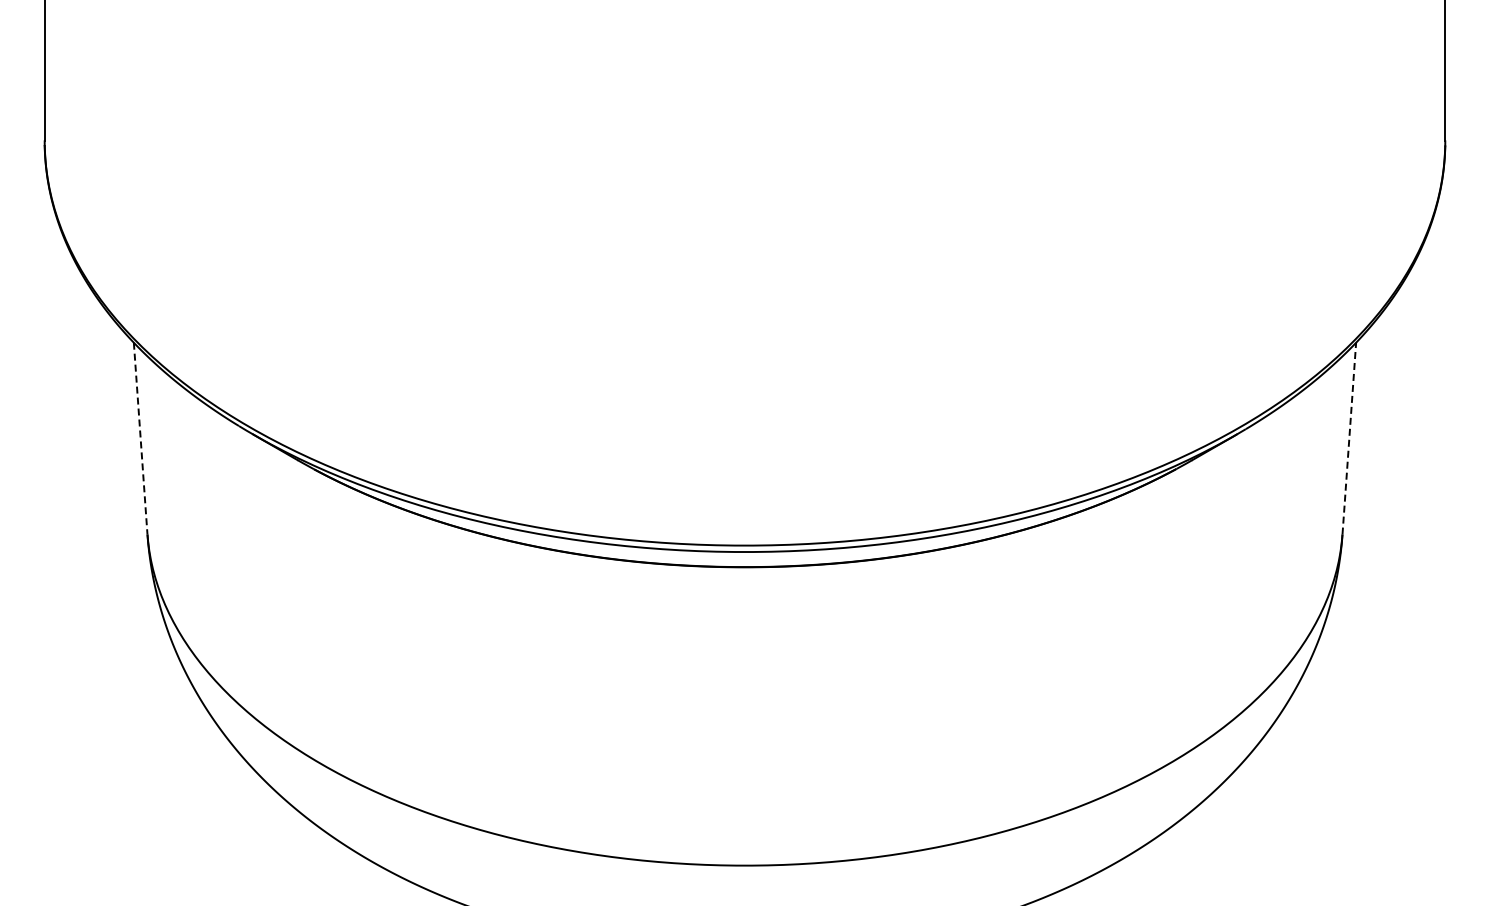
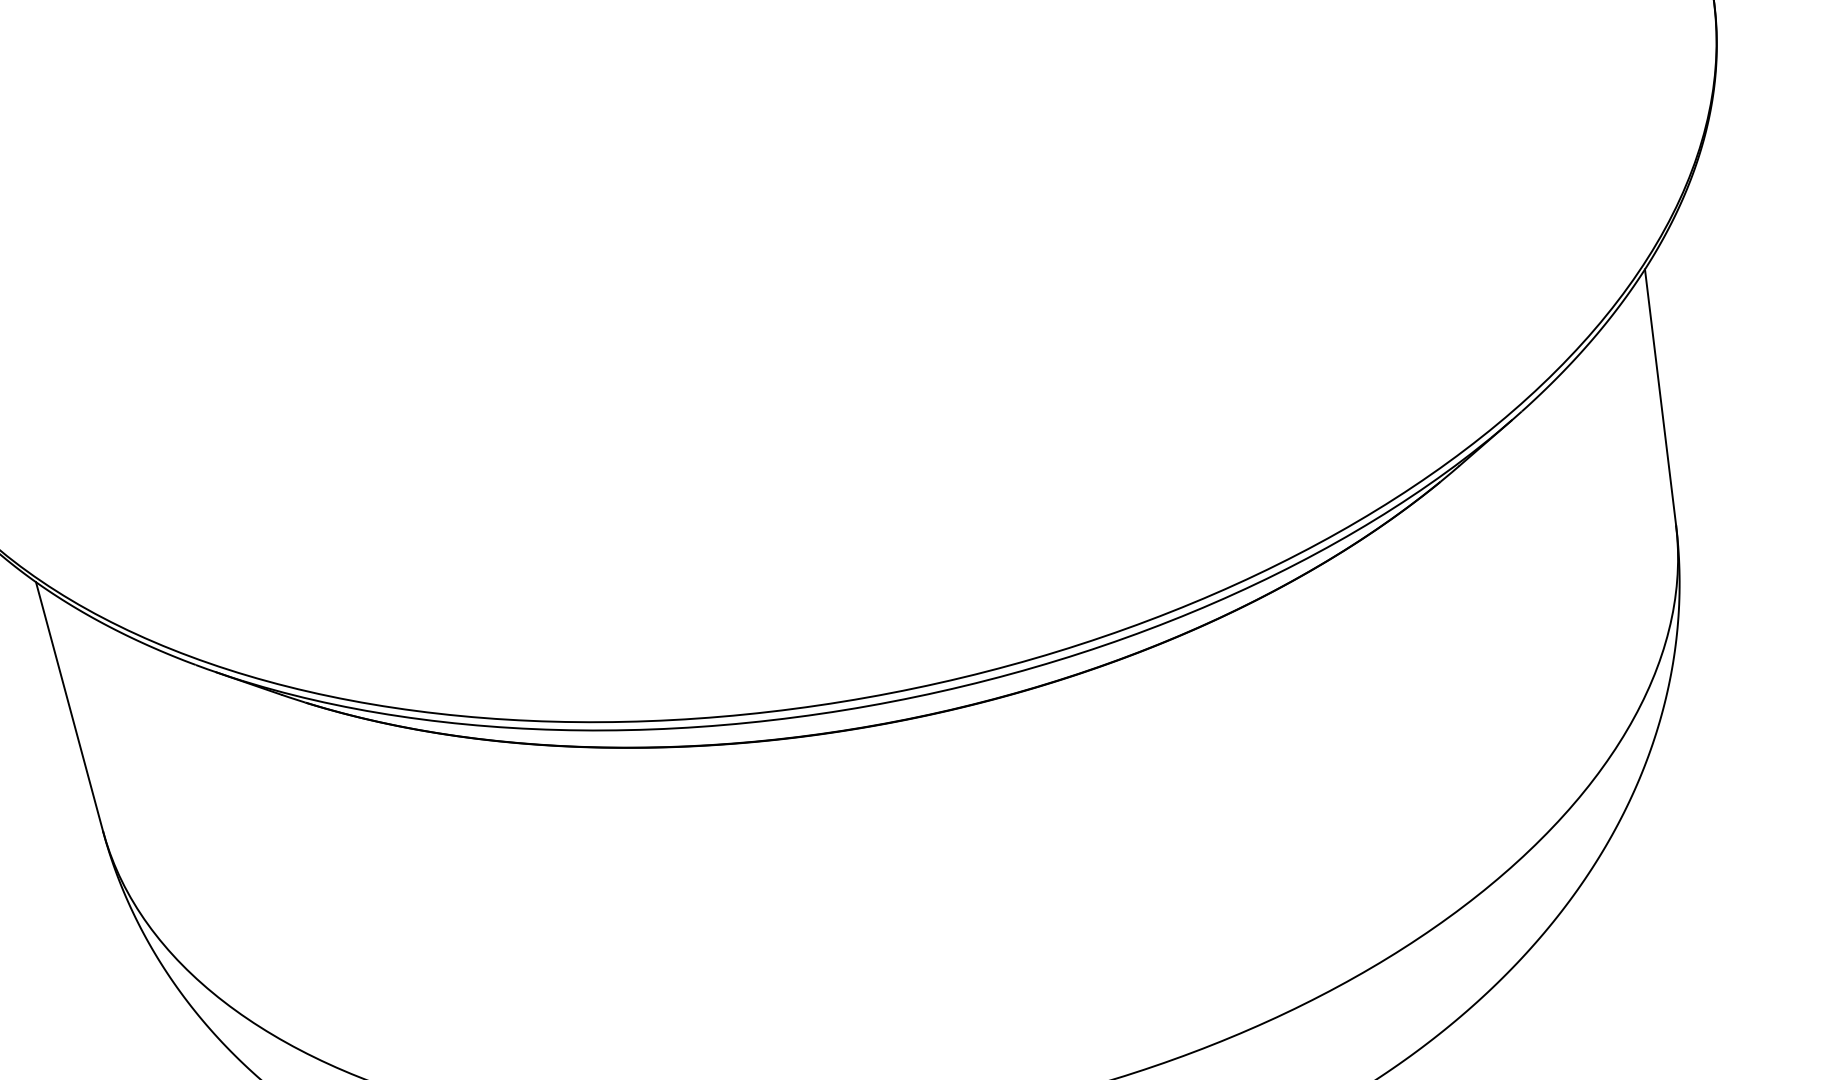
line: (1349, 438) -> (1660, 397), dashed -> solid
line: (140, 439) -> (69, 707), dashed -> solid

